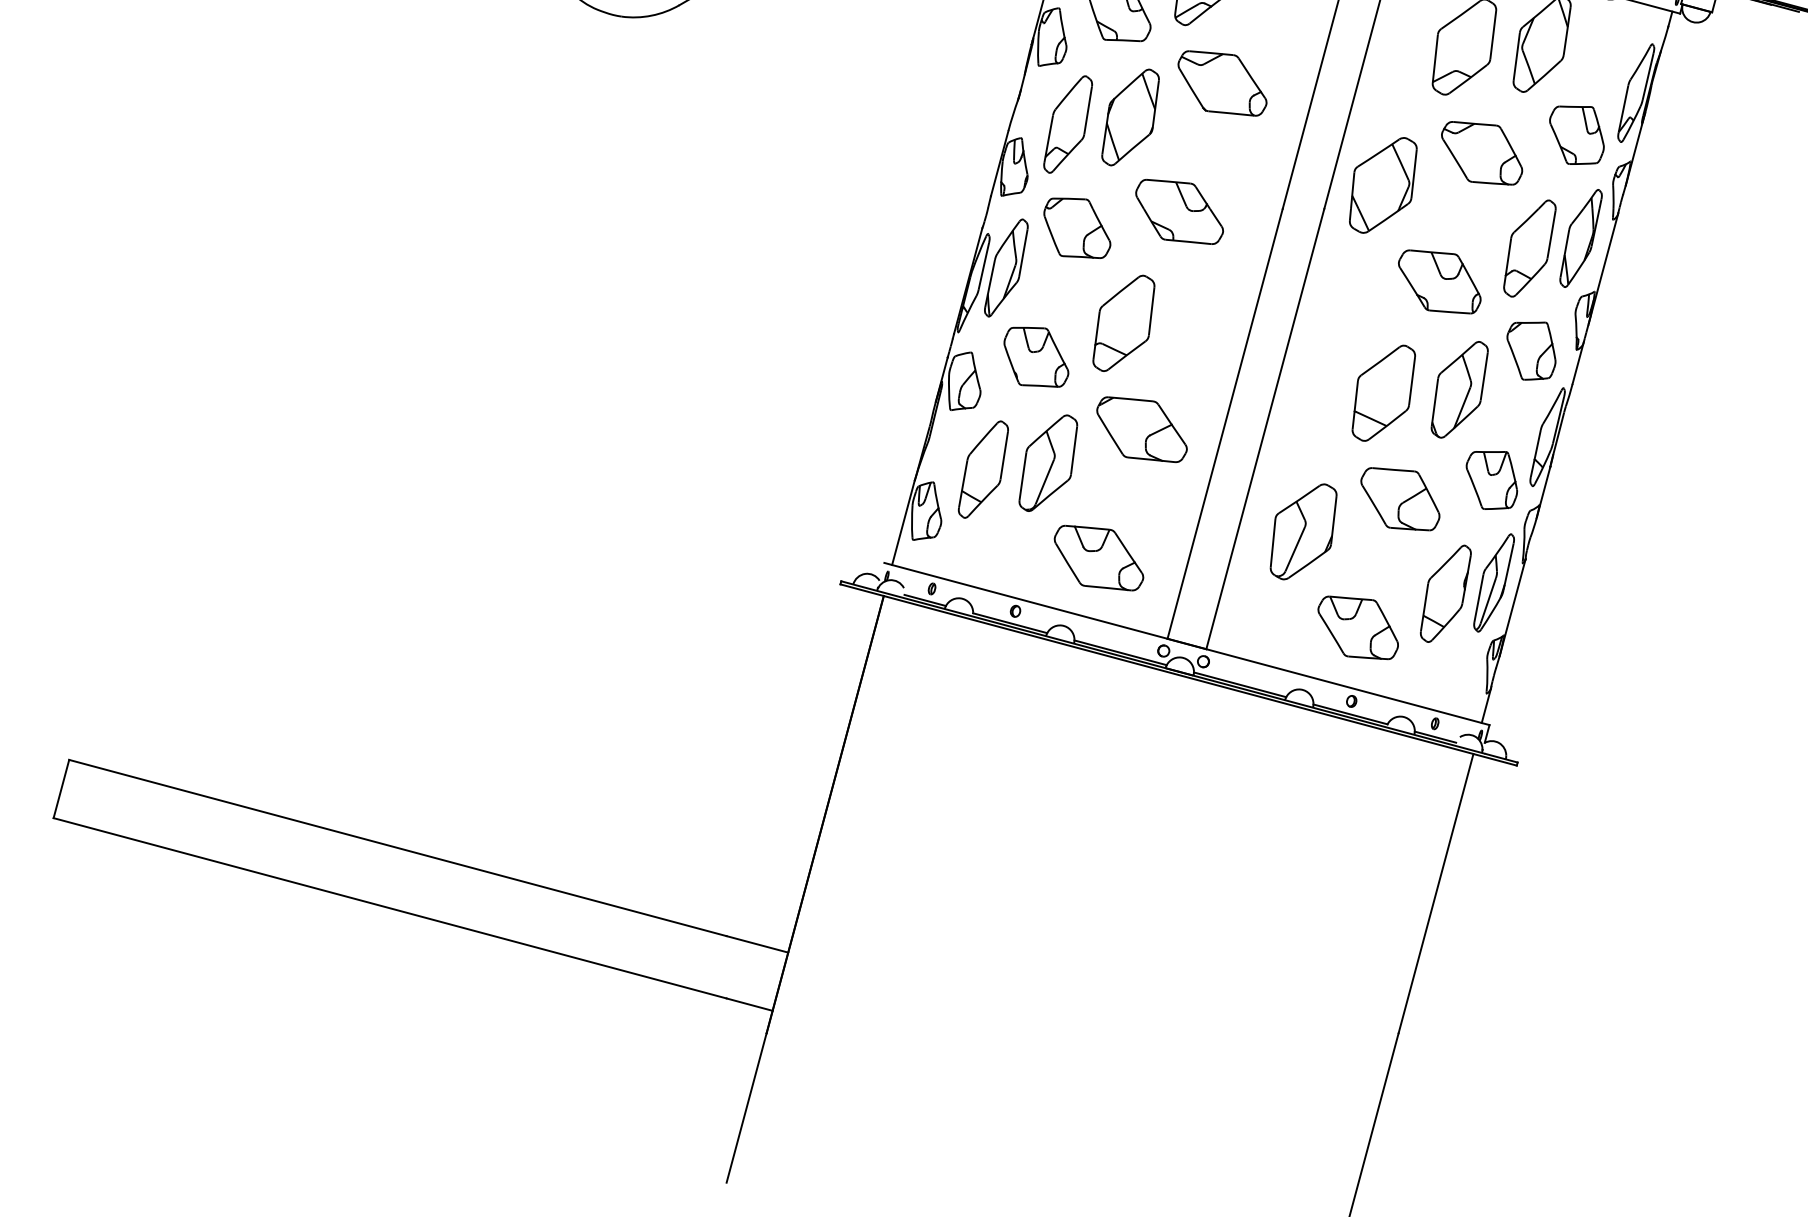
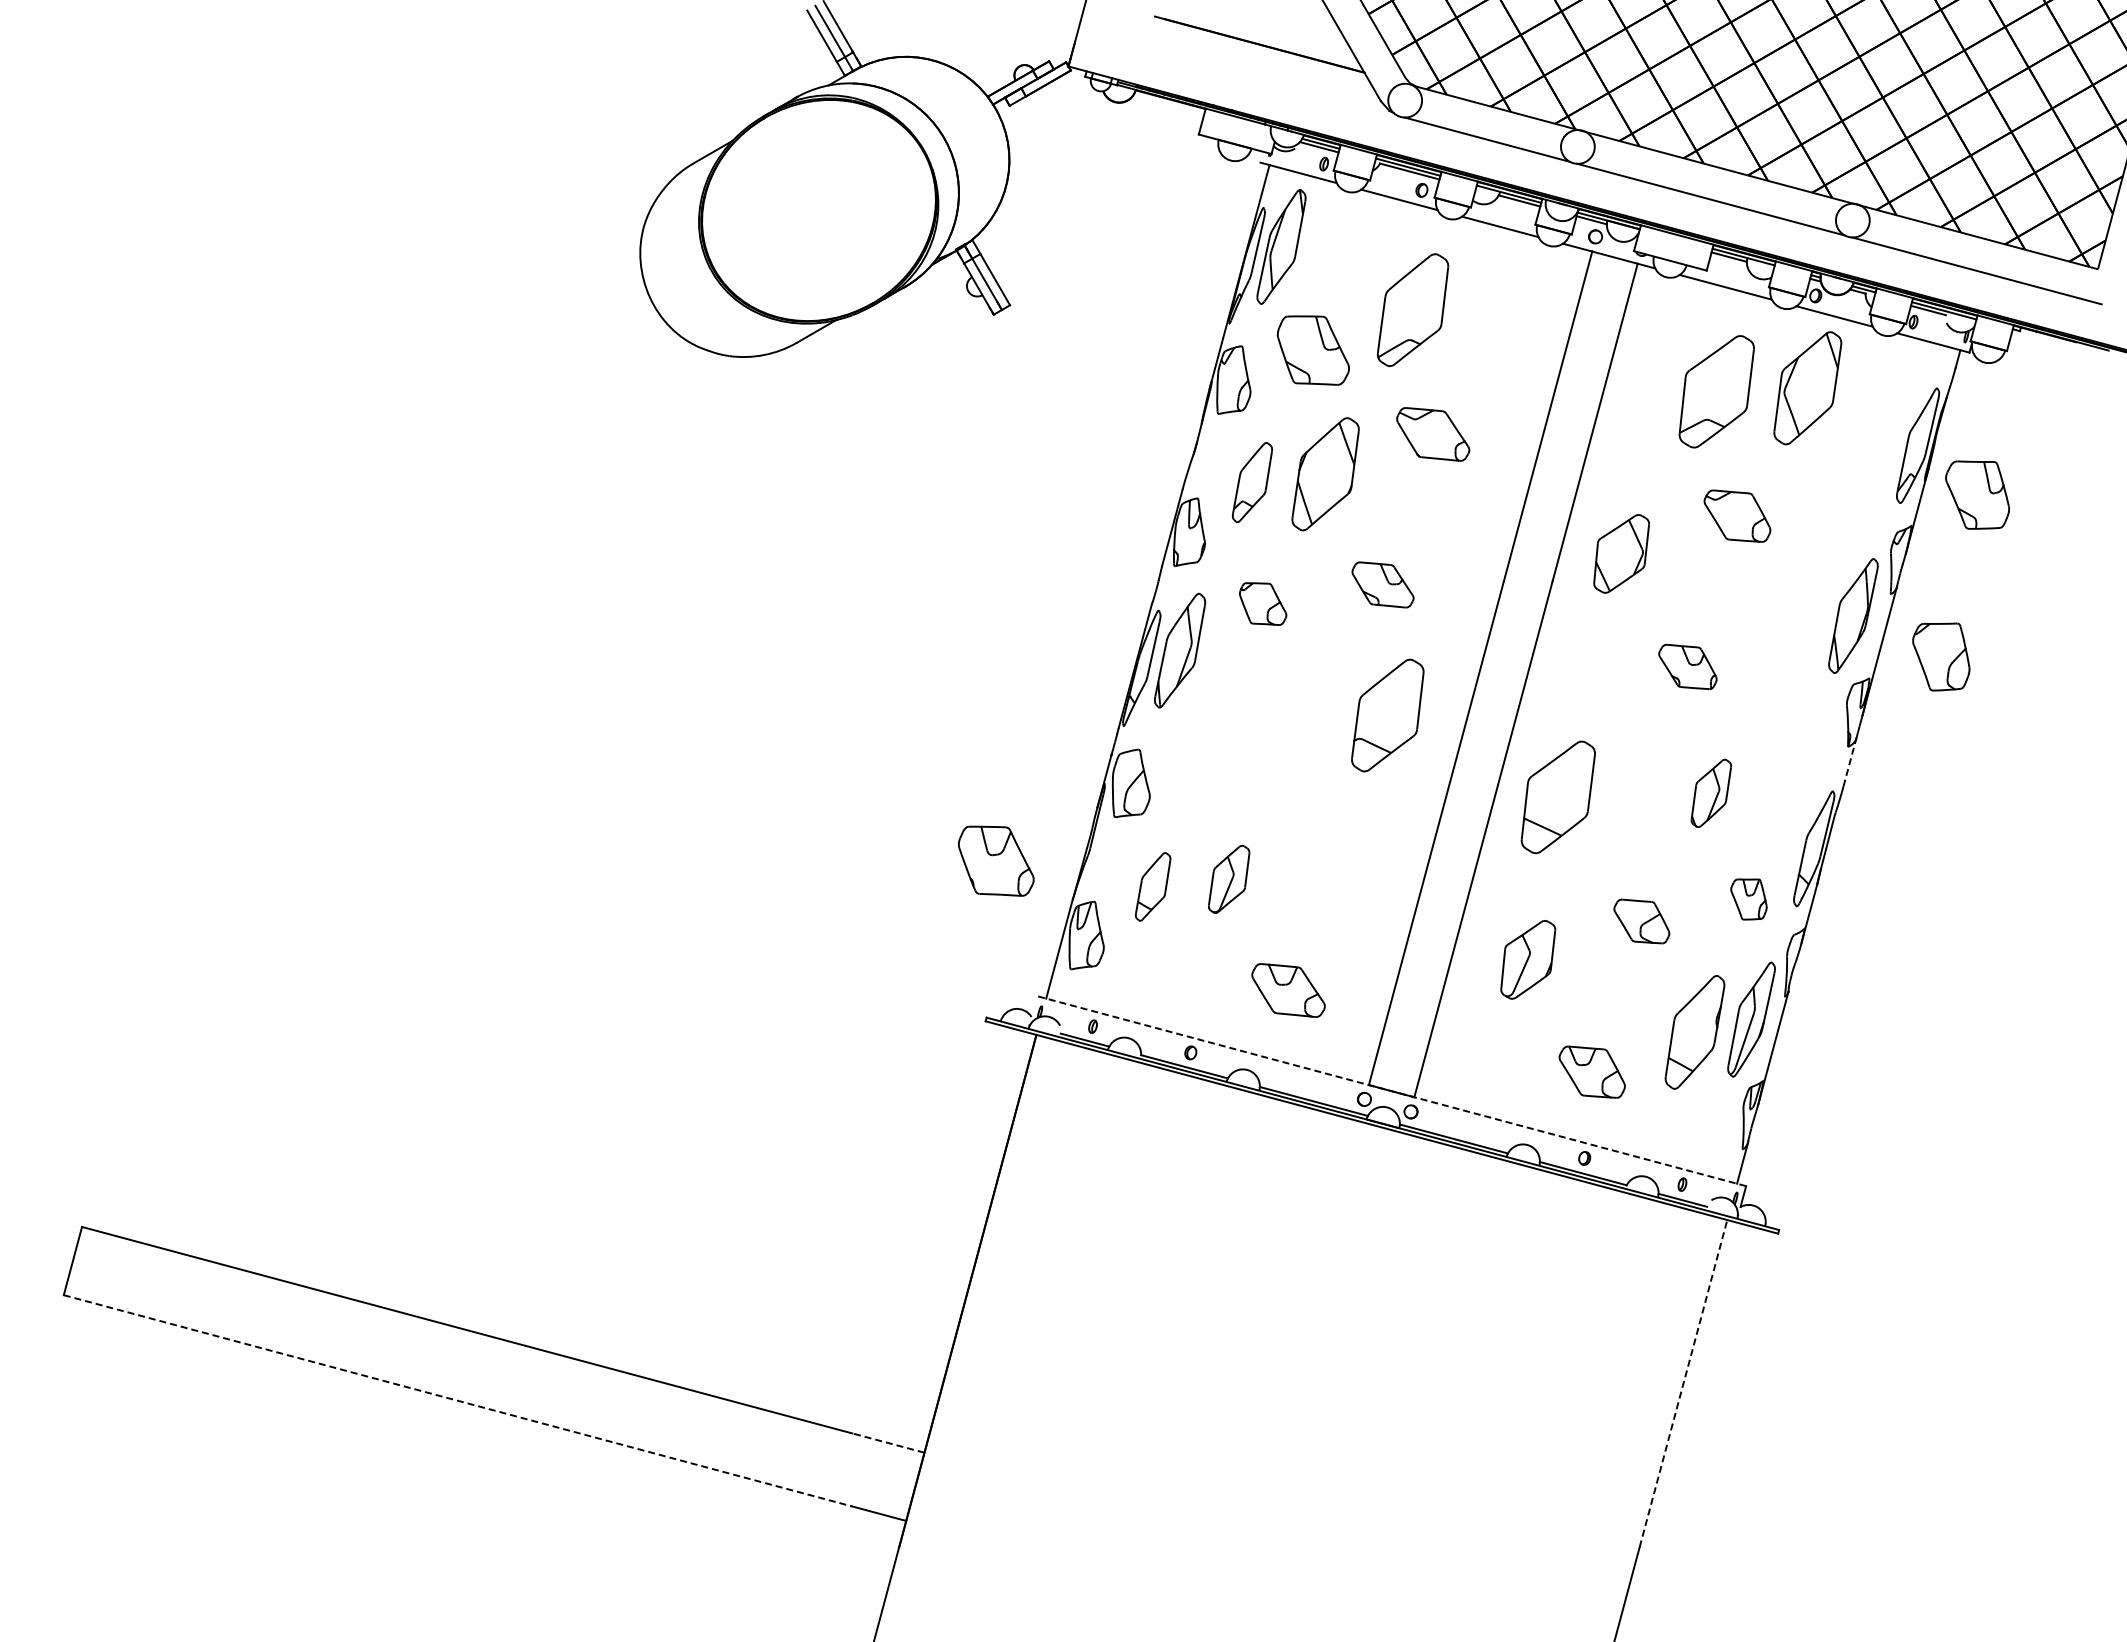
part: (1221, 83) -> (1432, 434), size x0.7
part: (1068, 124) -> (1252, 482), size x0.7
part: (1576, 134) -> (1977, 494), moved
part: (1482, 152) -> (1737, 515), size x0.7
part: (1383, 185) -> (1621, 553), size x0.7
part: (1179, 211) -> (1382, 584), size x0.6
part: (1076, 227) -> (1262, 603), size x0.6
part: (1529, 248) -> (1793, 627), removed
part: (1439, 281) -> (1687, 666), size x0.6
part: (1123, 323) -> (1387, 715), moved
part: (1531, 350) -> (1941, 656), moved
part: (1036, 356) -> (996, 860), moved
line: (1578, 362) -> (1850, 761), solid -> dashed
part: (1459, 389) -> (1711, 793), size x0.6
part: (1383, 393) -> (1557, 797), moved
part: (1141, 429) -> (1338, 839), removed
part: (1047, 463) -> (1228, 879), size x0.6
part: (982, 469) -> (1152, 886), size x0.6
part: (1491, 480) -> (1748, 899), size x0.6
part: (1400, 499) -> (1641, 921), size x0.6
part: (1302, 531) -> (1527, 959), size x0.7
part: (1098, 558) -> (1288, 990), size x0.7
part: (1357, 627) -> (1591, 1071), size x0.7
line: (1186, 644) -> (1391, 1091), solid -> dashed
line: (1436, 893) -> (1683, 1383), solid -> dashed
line: (390, 908) -> (458, 1400), solid -> dashed
line: (756, 943) -> (887, 1442), solid -> dashed

